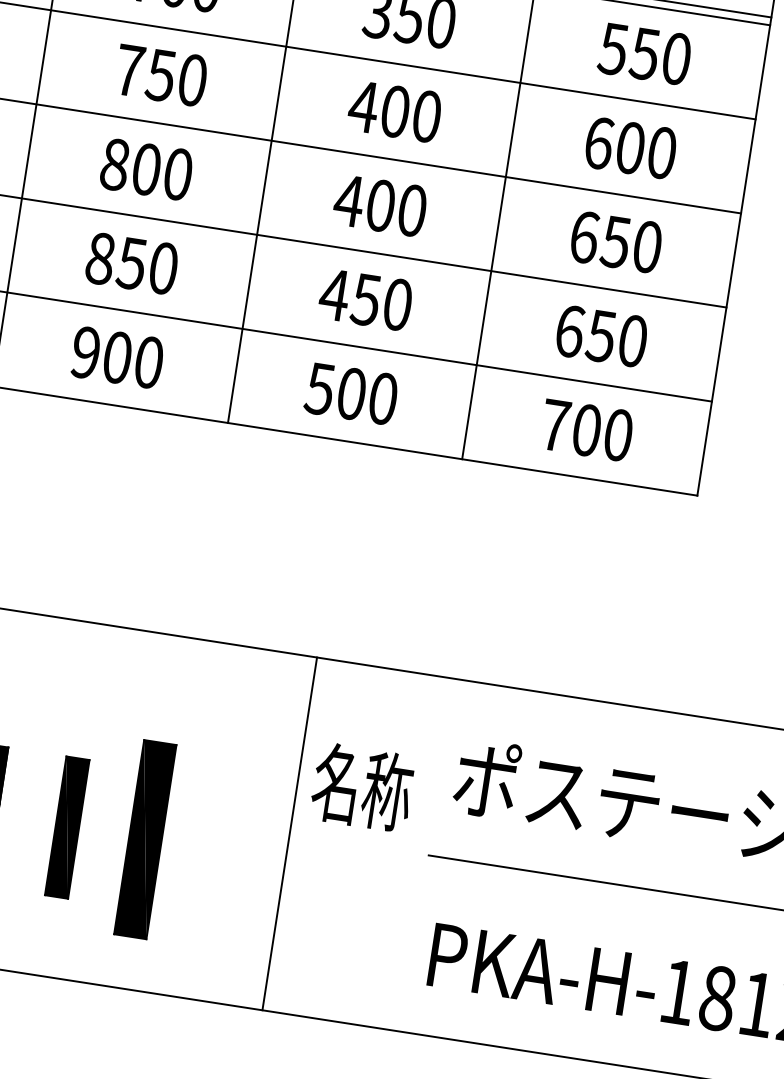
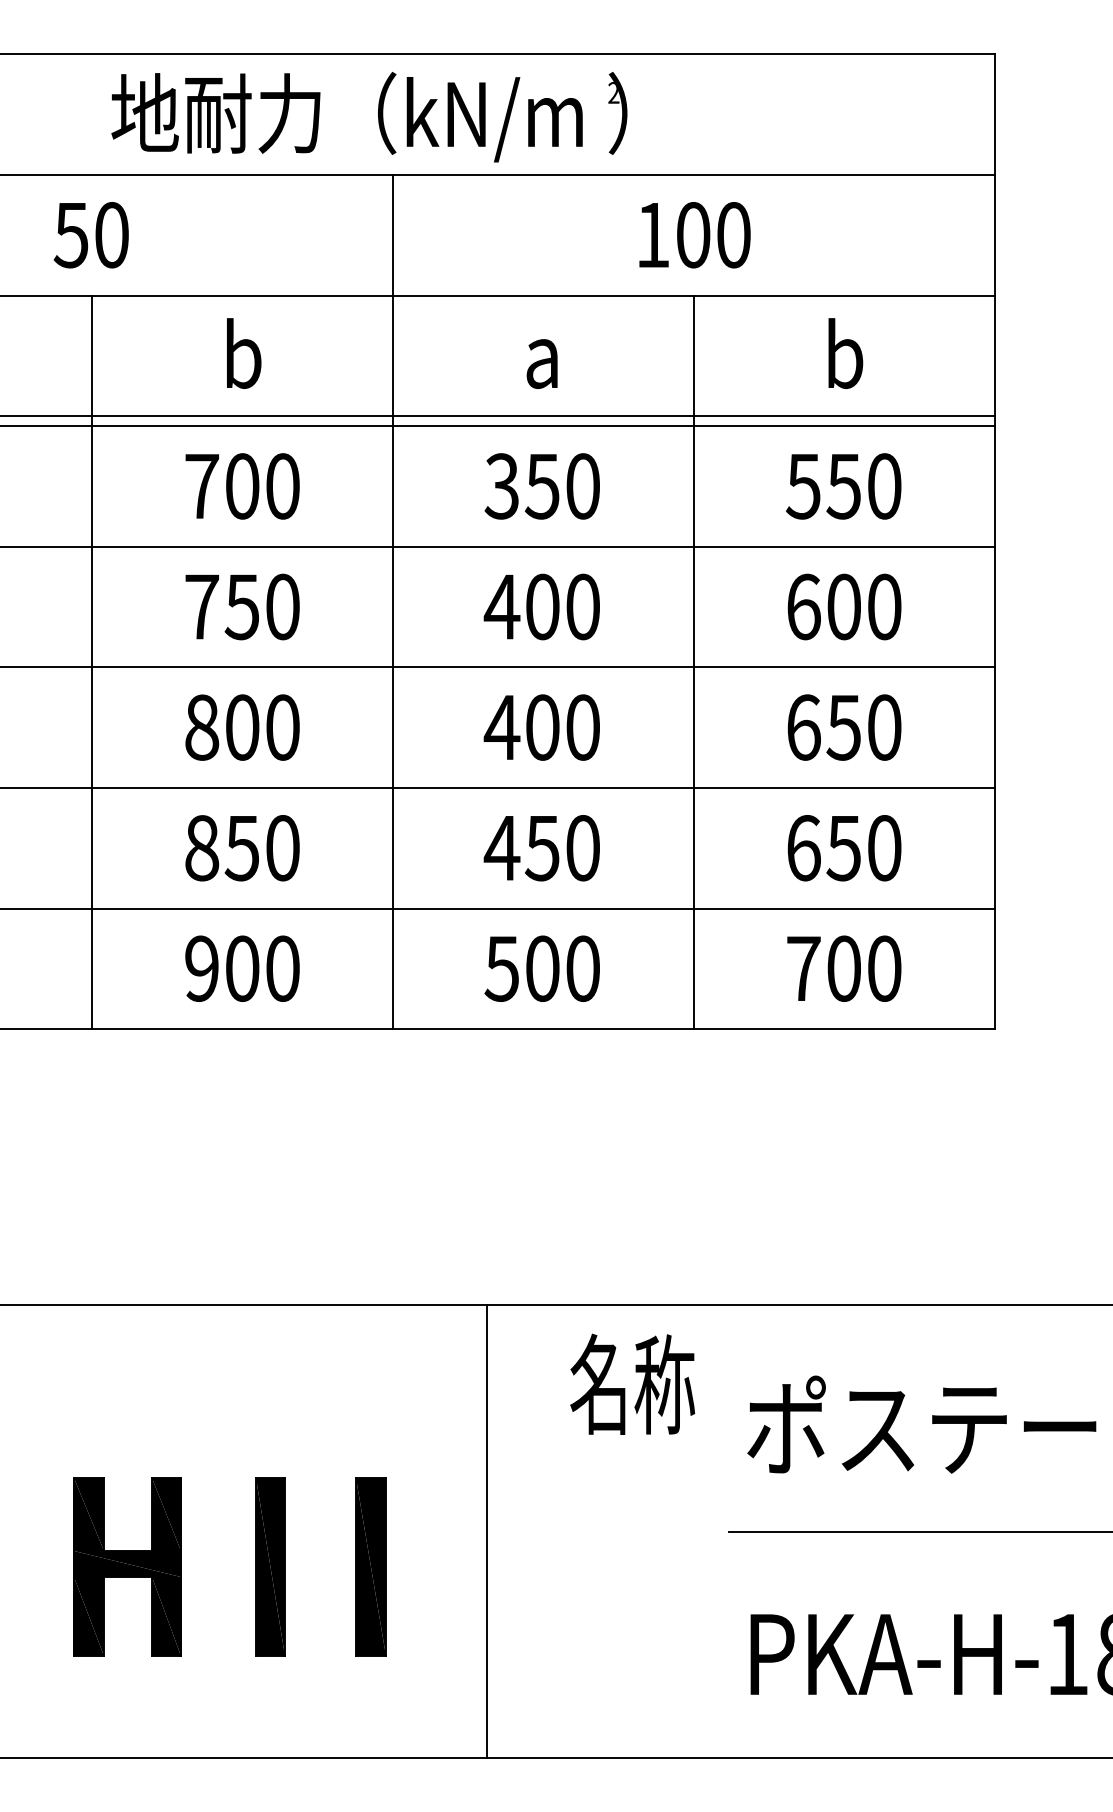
text: (362, 786) -> (632, 1383), moved
line: (289, 833) -> (487, 1531), moved
part: (145, 839) -> (370, 1566), size x0.71

